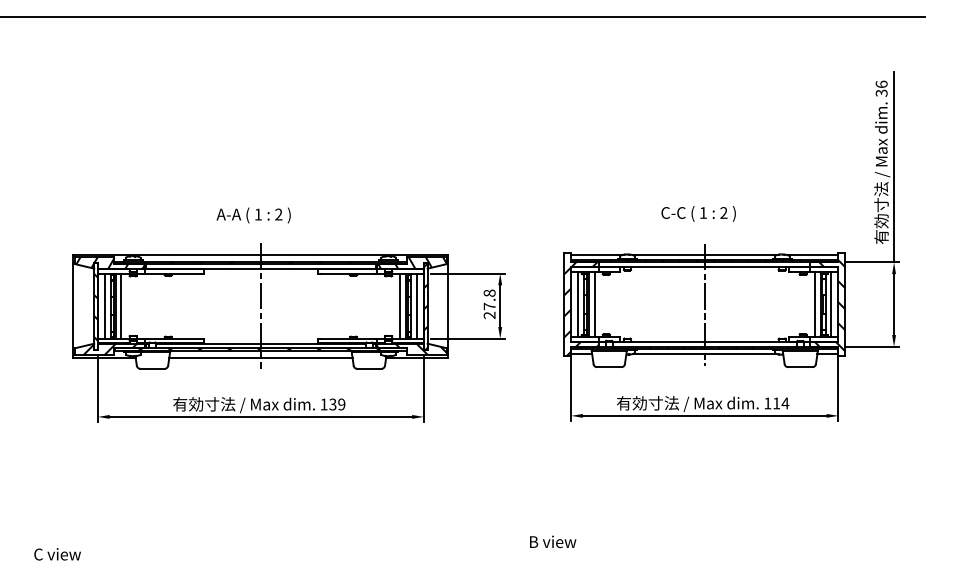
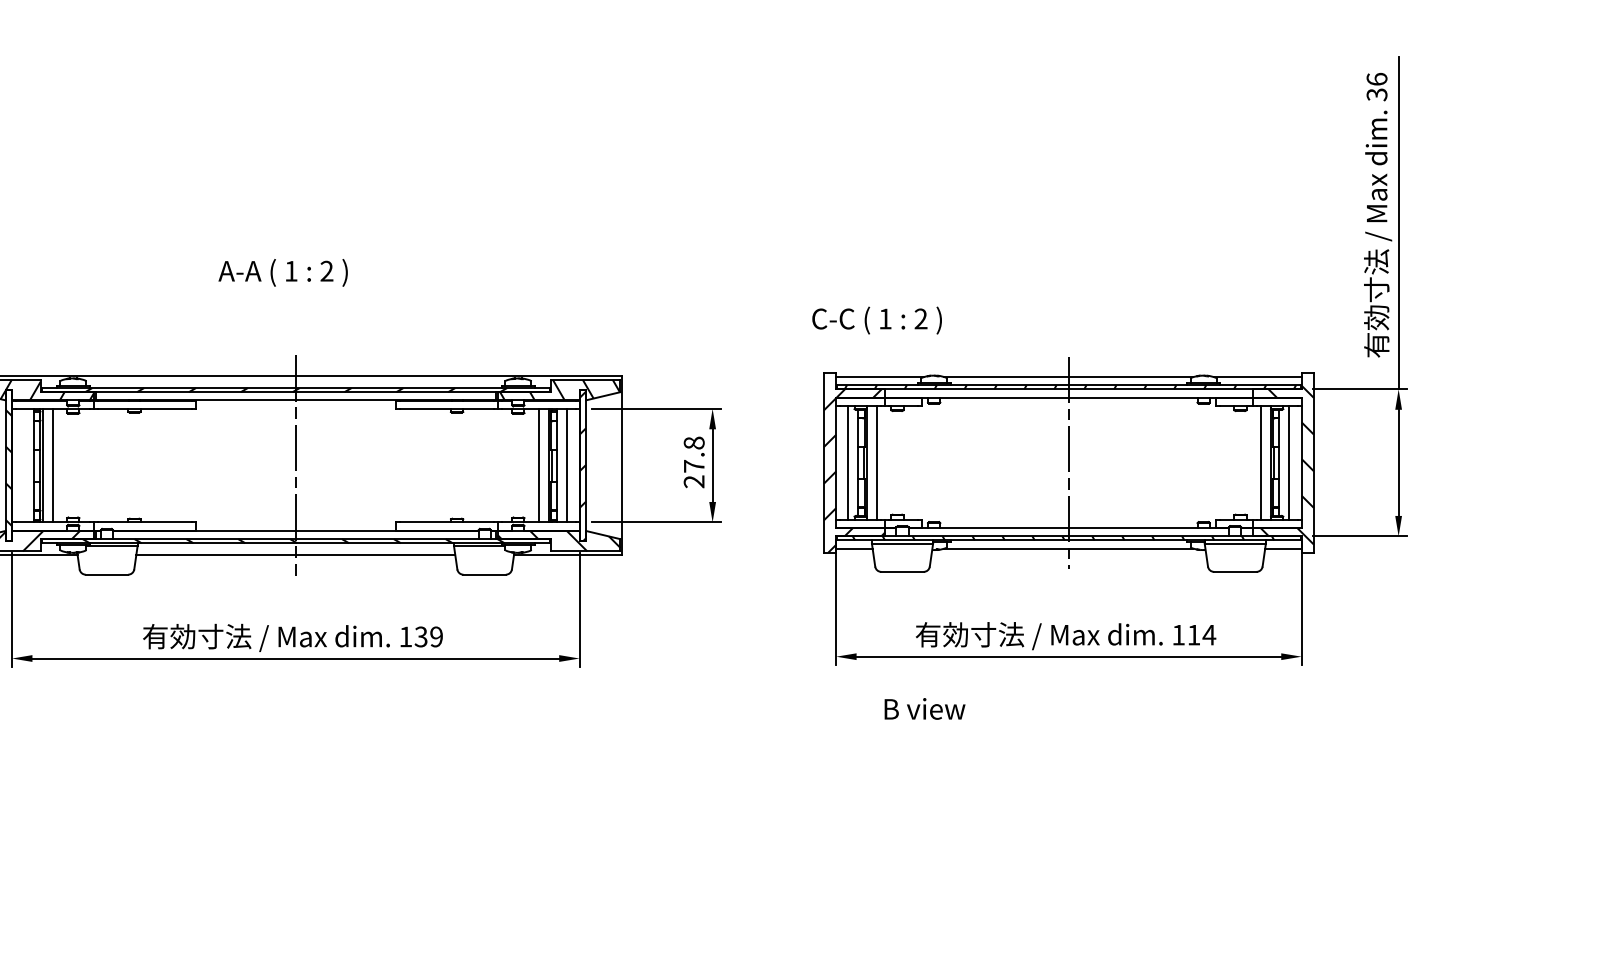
text: (698, 213) -> (876, 319), moved
text: (253, 215) -> (282, 272), moved
line: (105, 305) -> (25, 464), removed
text: (553, 541) -> (925, 708), moved

